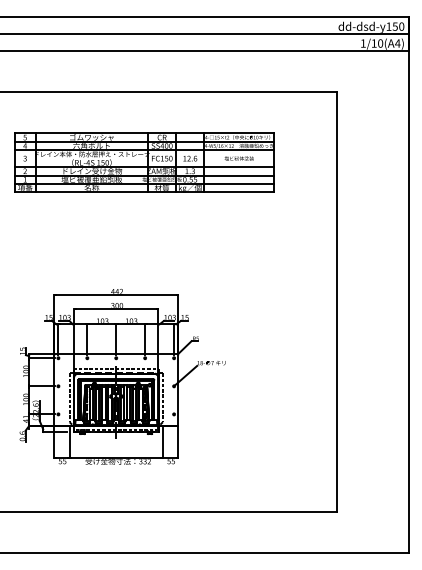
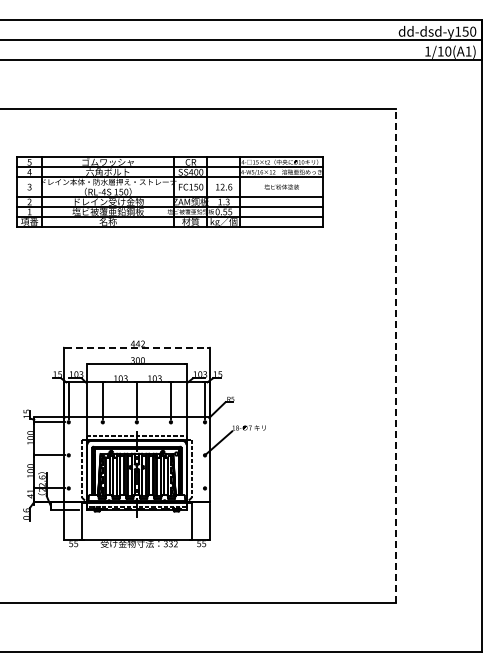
text: (397, 43) -> (468, 51), 1/10(A4) -> 1/10(A1)
line: (116, 294) -> (137, 347), solid -> dashed
line: (336, 301) -> (396, 355), solid -> dashed

